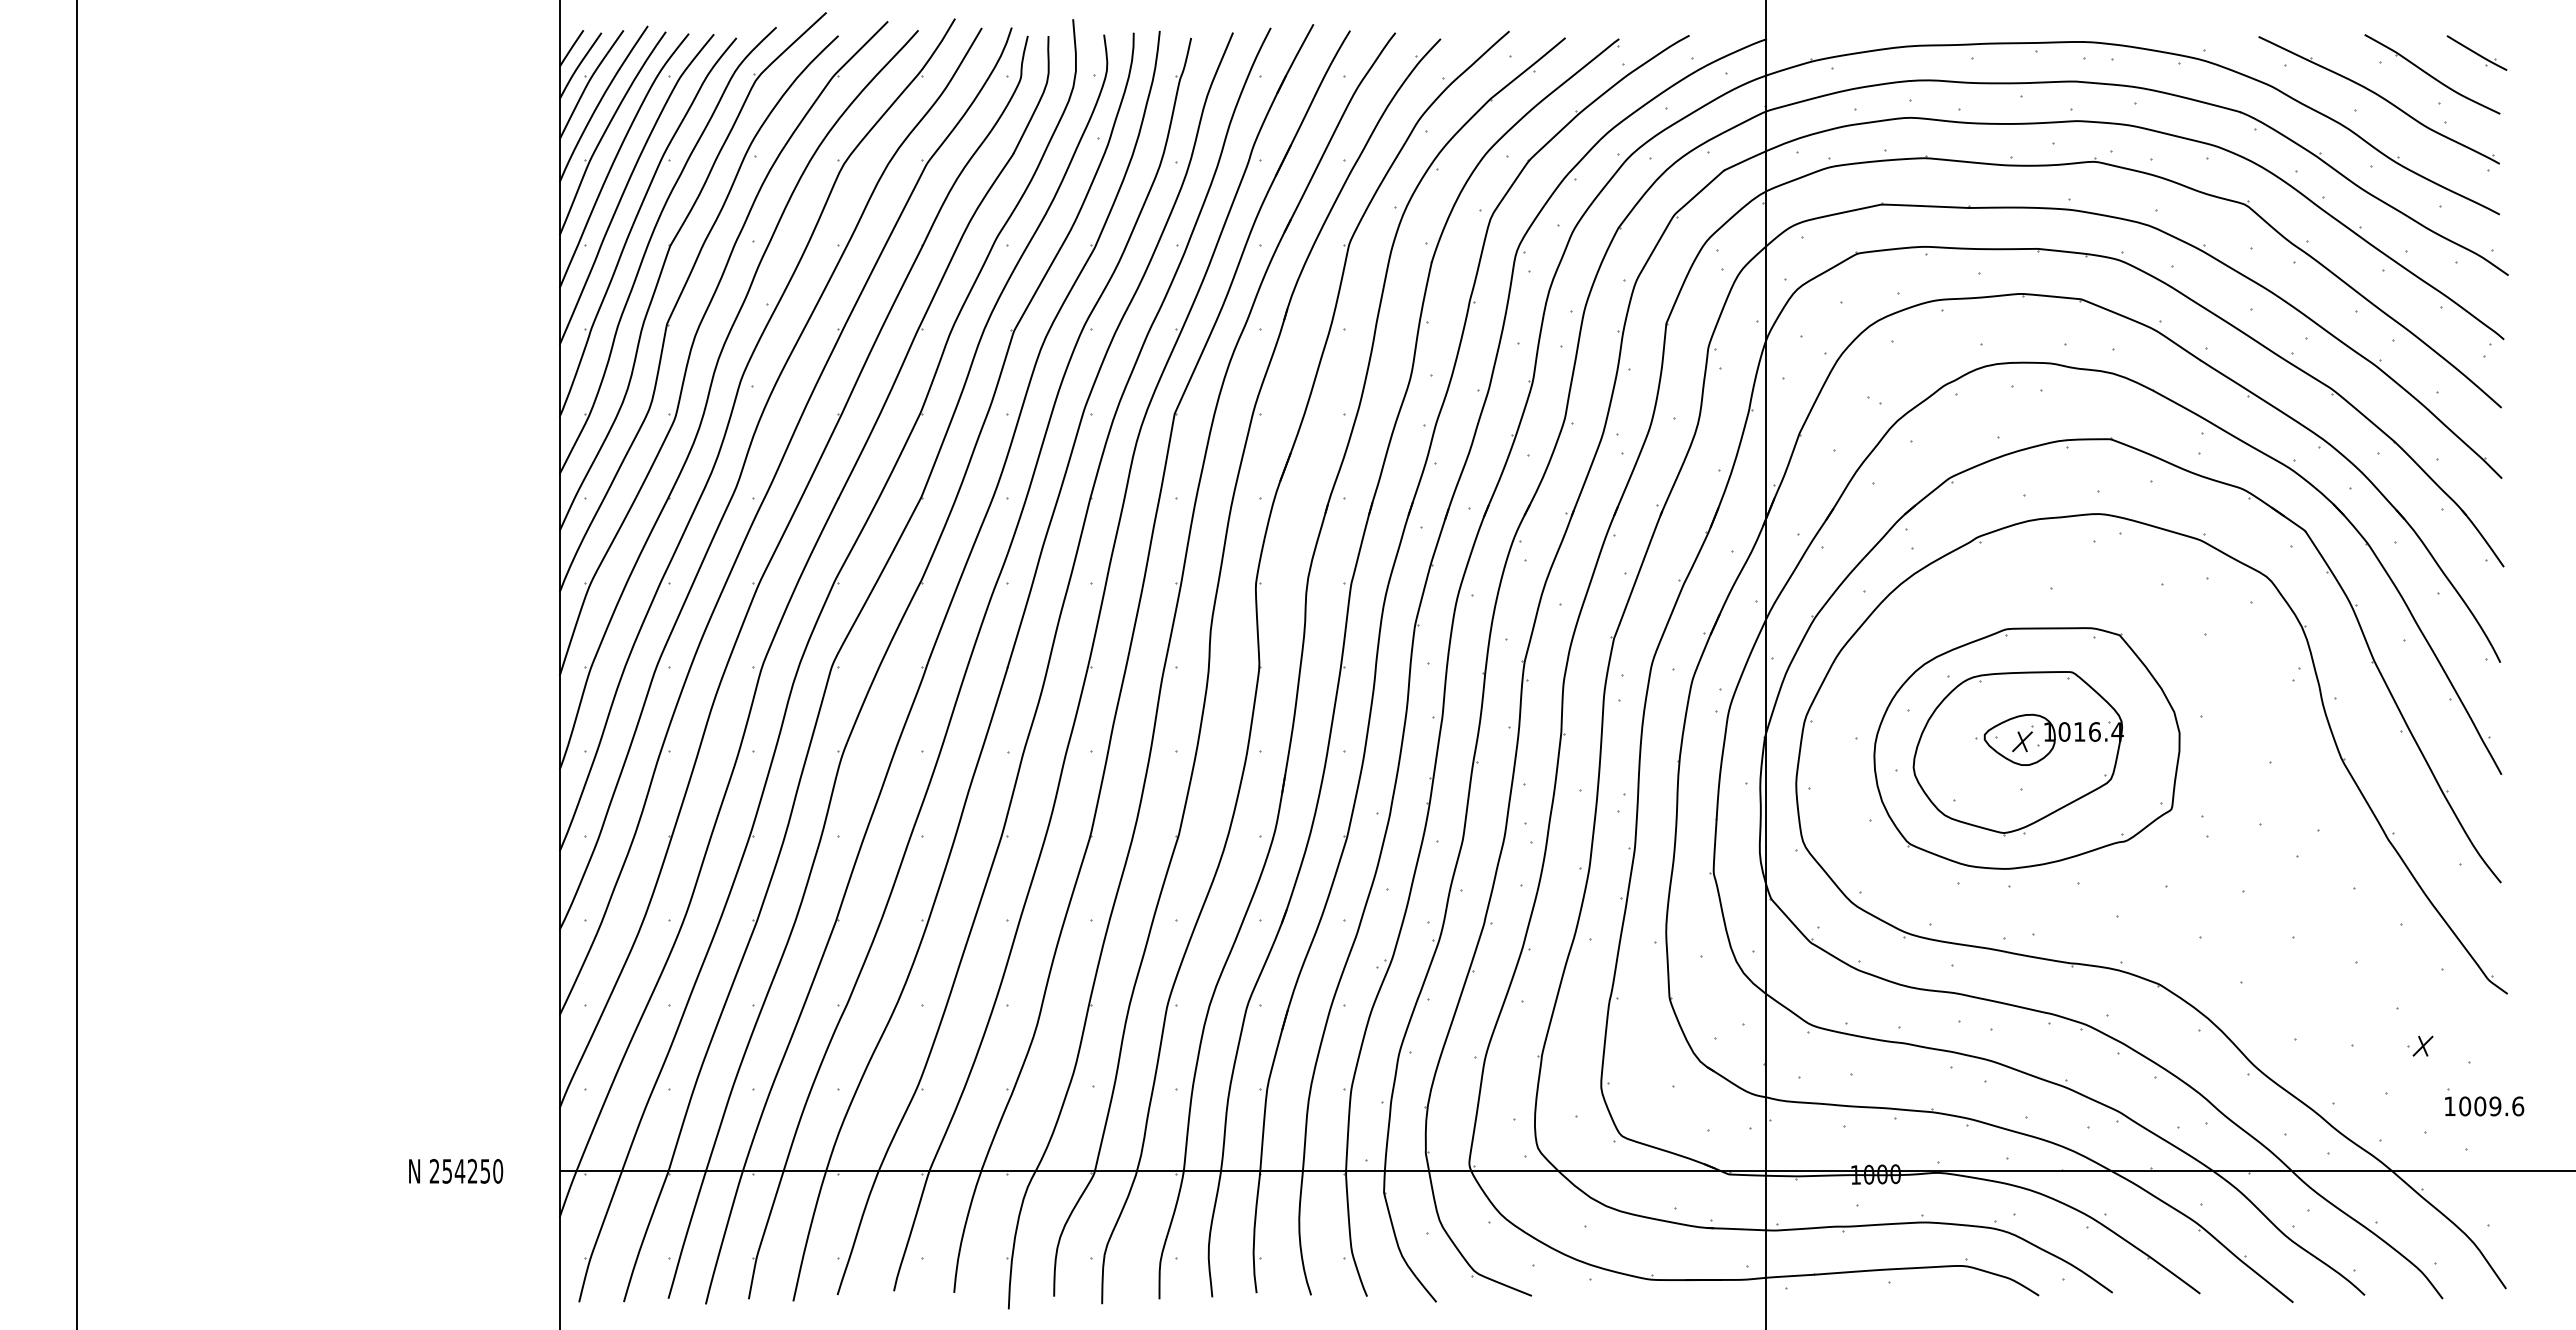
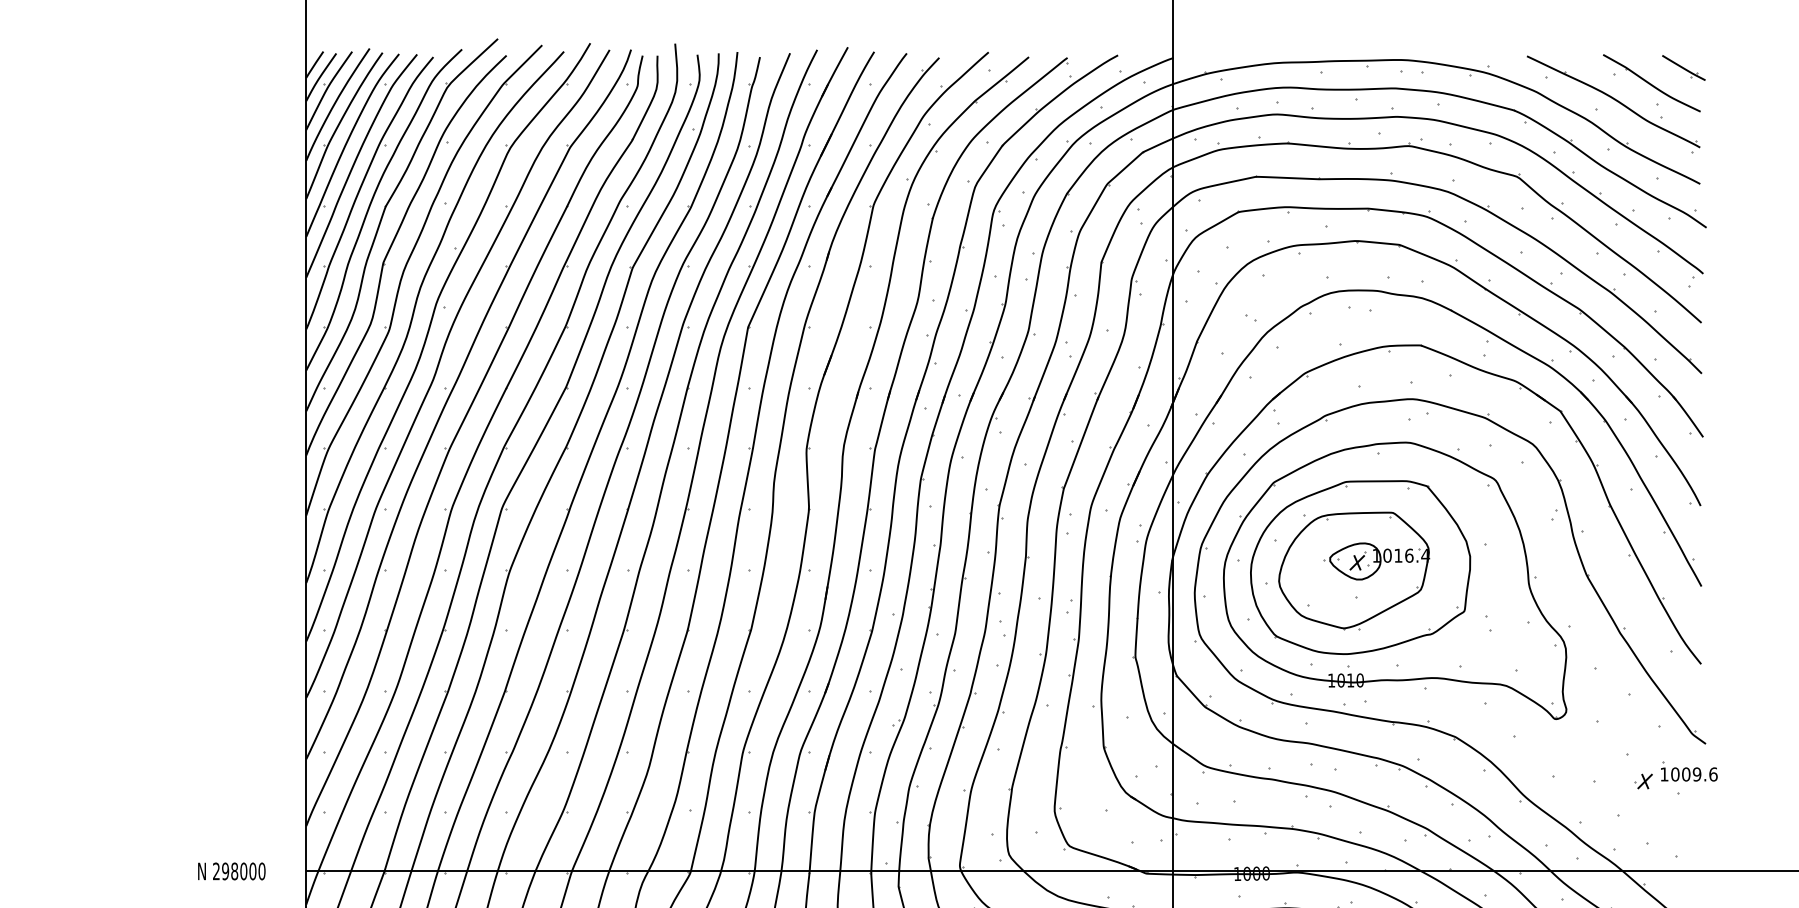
part: (2074, 766) -> (1394, 580), added
part: (2484, 1102) -> (1689, 771), moved
text: (466, 1171) -> (239, 871), 254250 -> 298000

